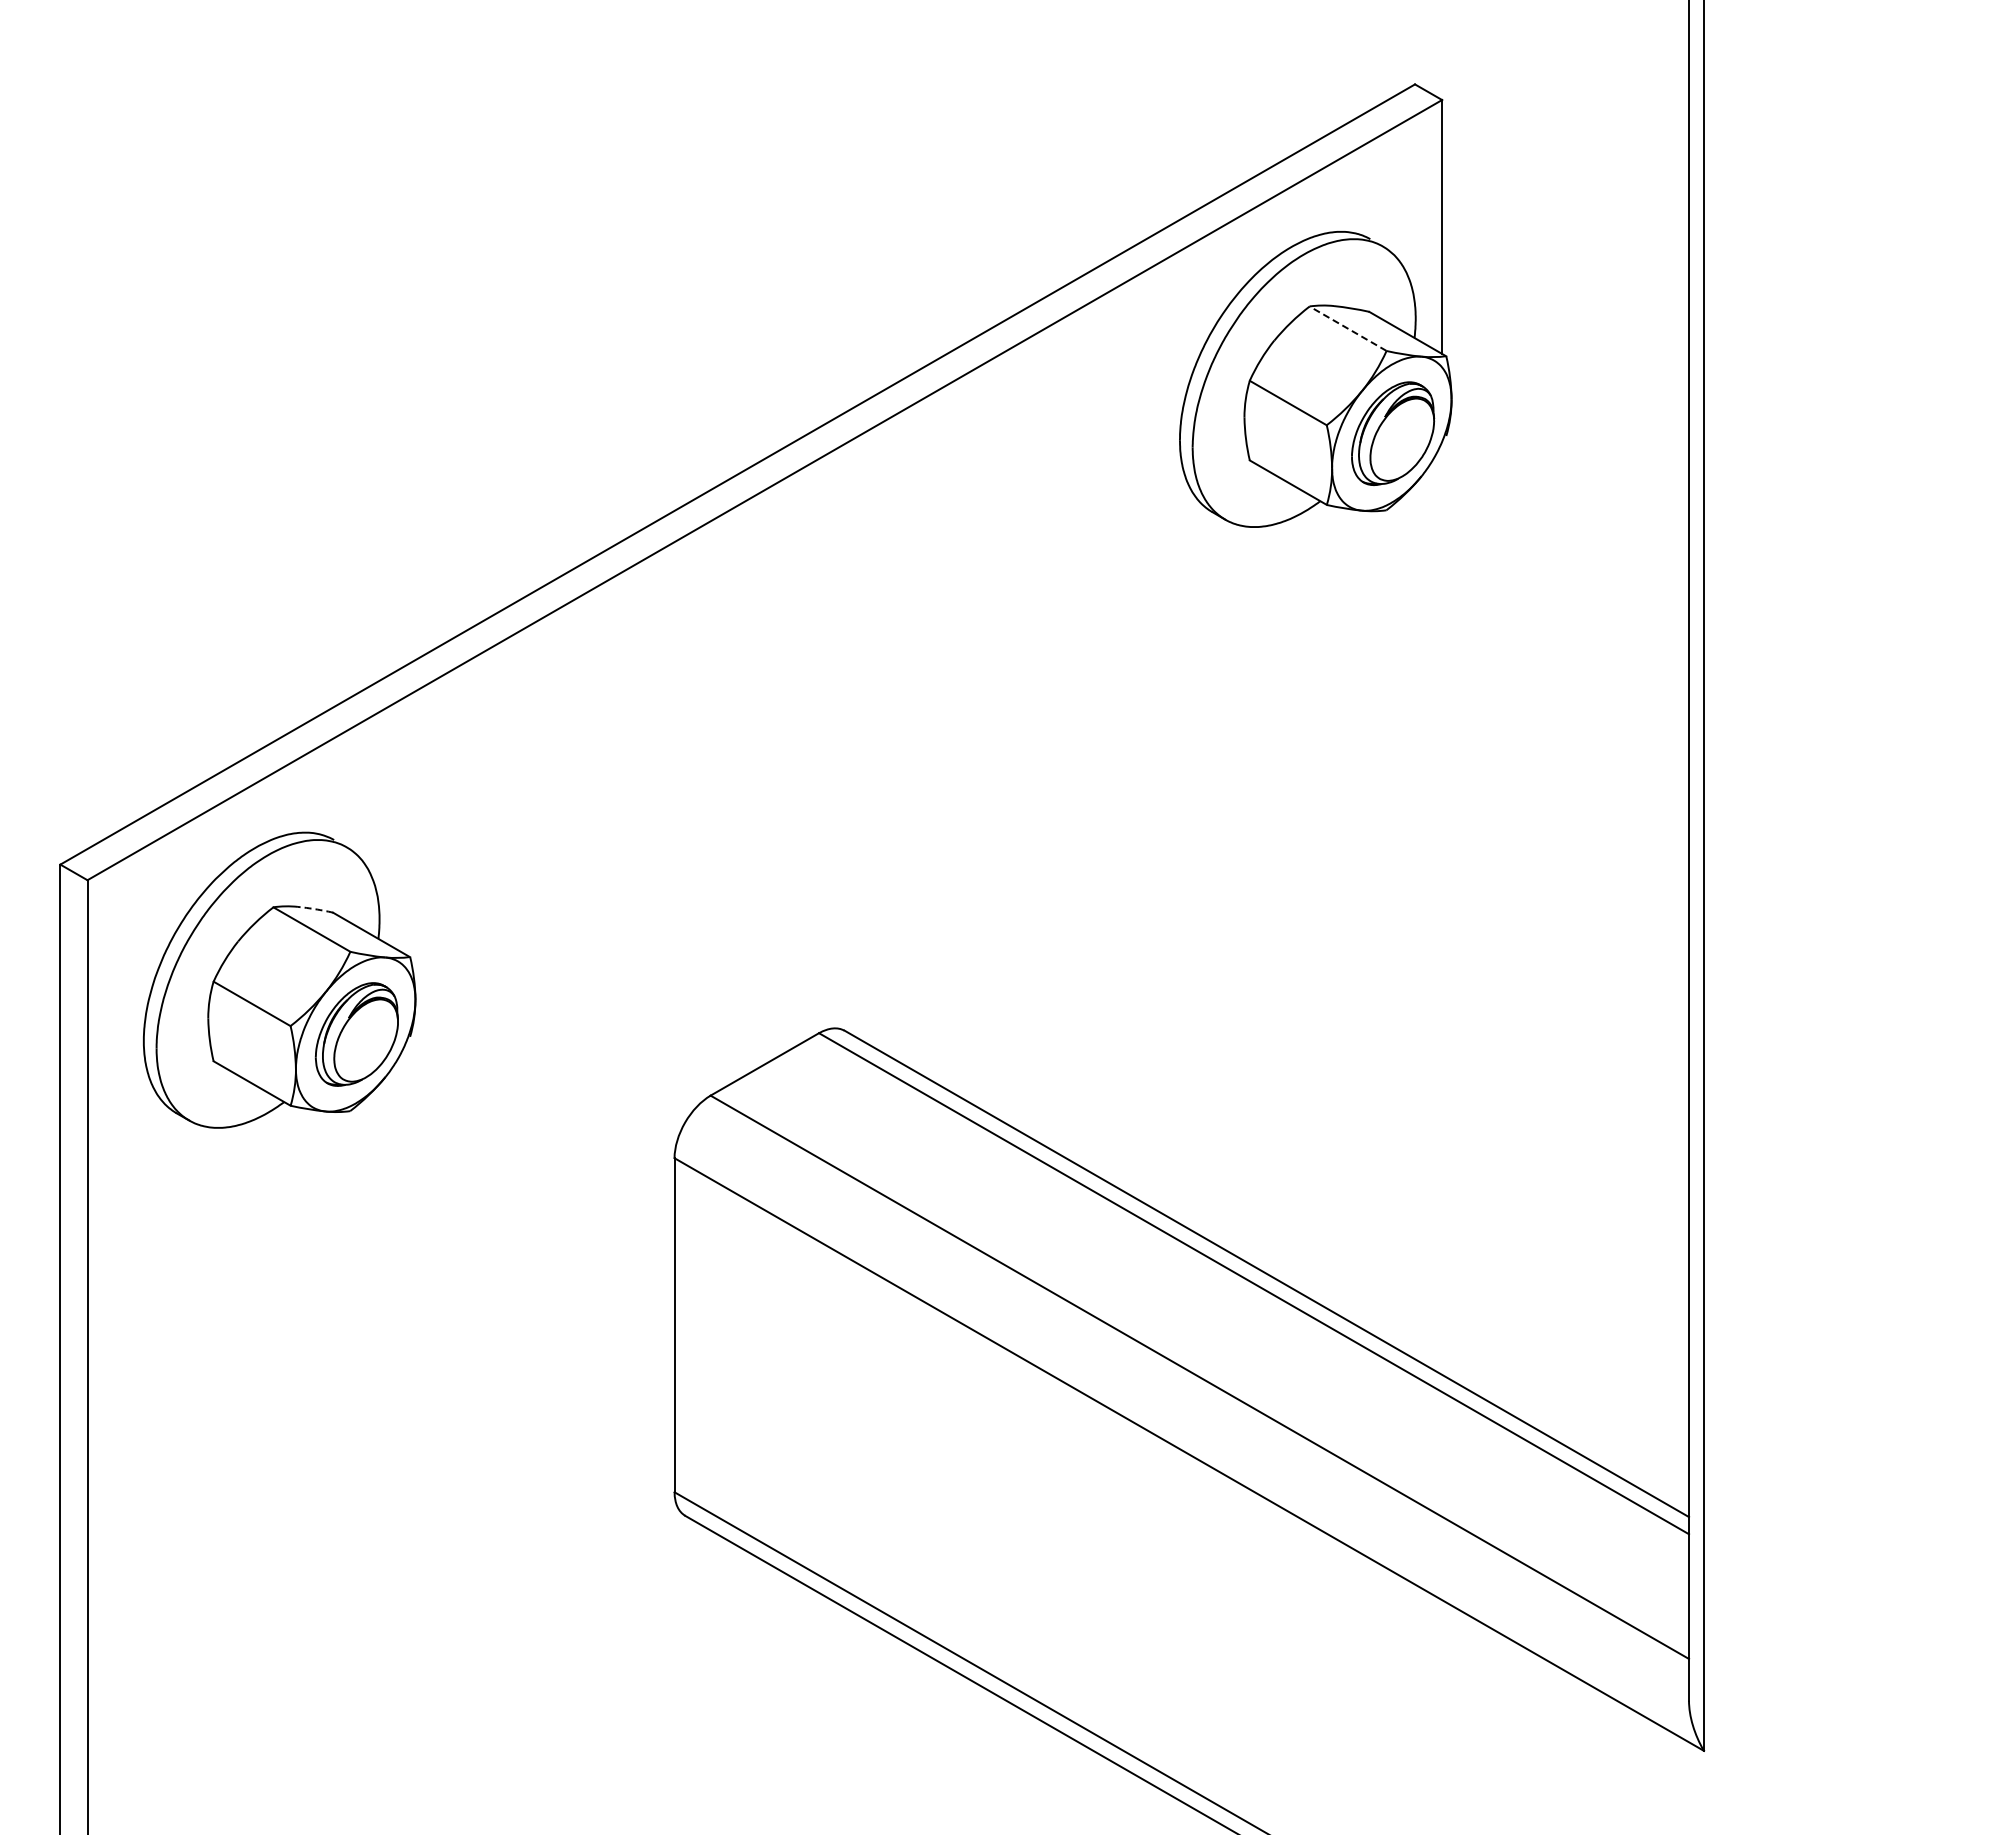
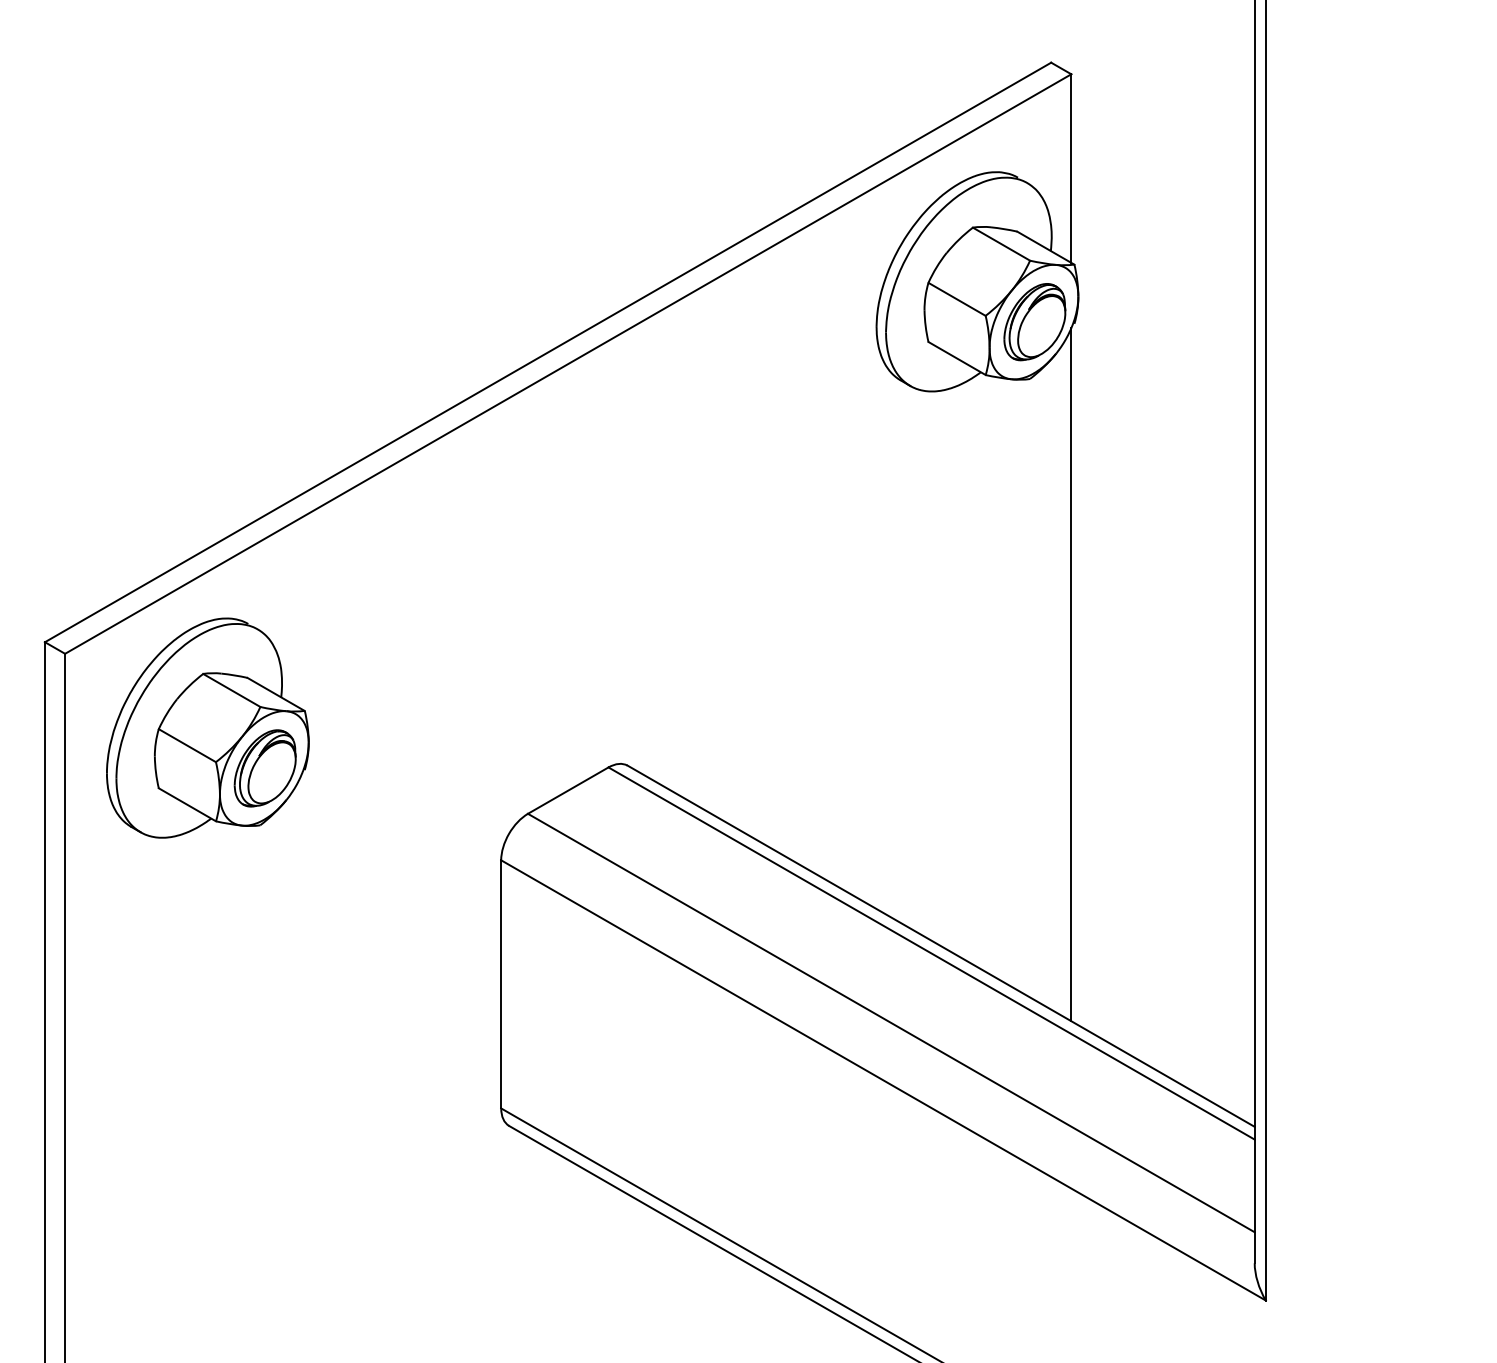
line: (1347, 328) -> (1001, 243), dashed -> solid
line: (1442, 907) -> (1071, 674), added
arc: (315, 909) -> (234, 675), dashed -> solid

